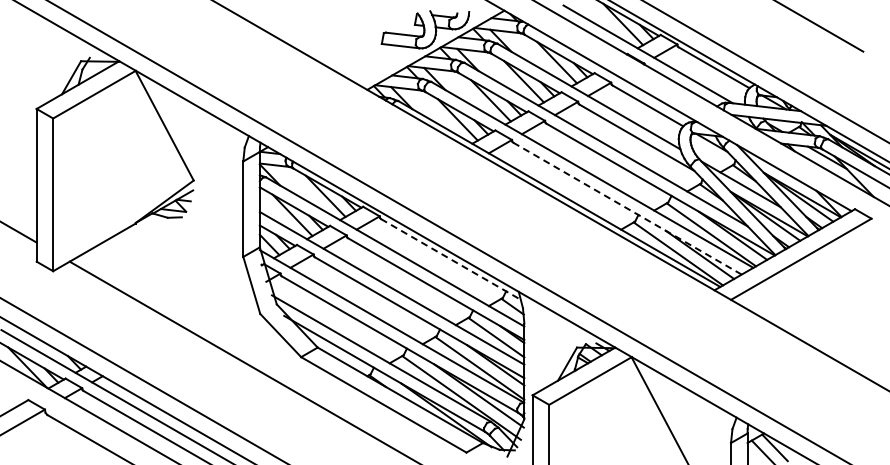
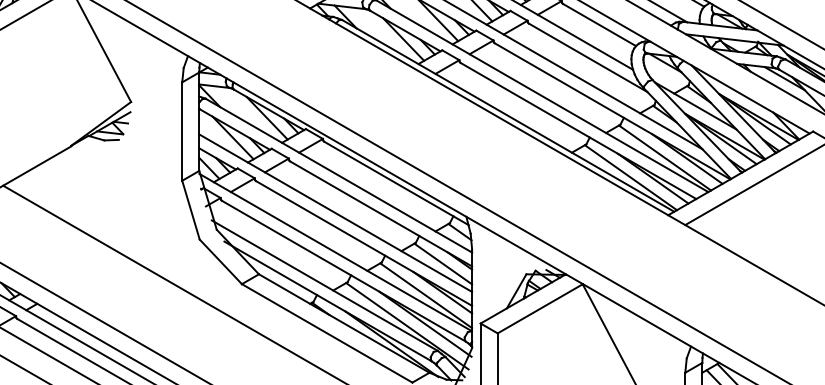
line: (627, 208) -> (578, 130), dashed -> solid
line: (451, 259) -> (396, 183), dashed -> solid

